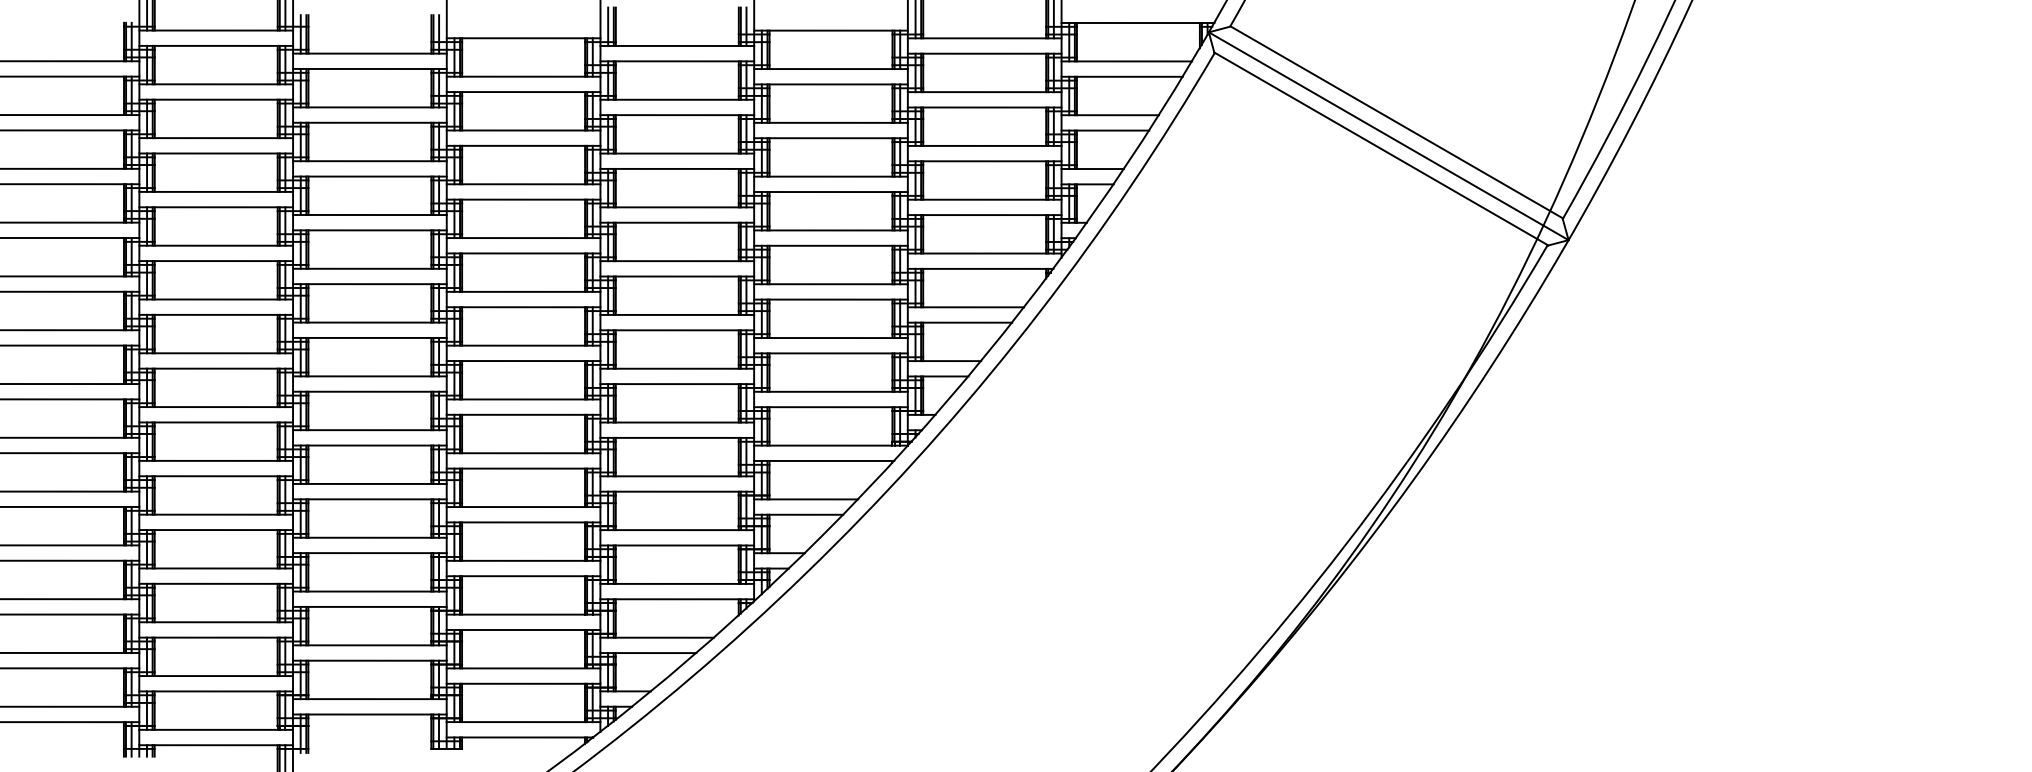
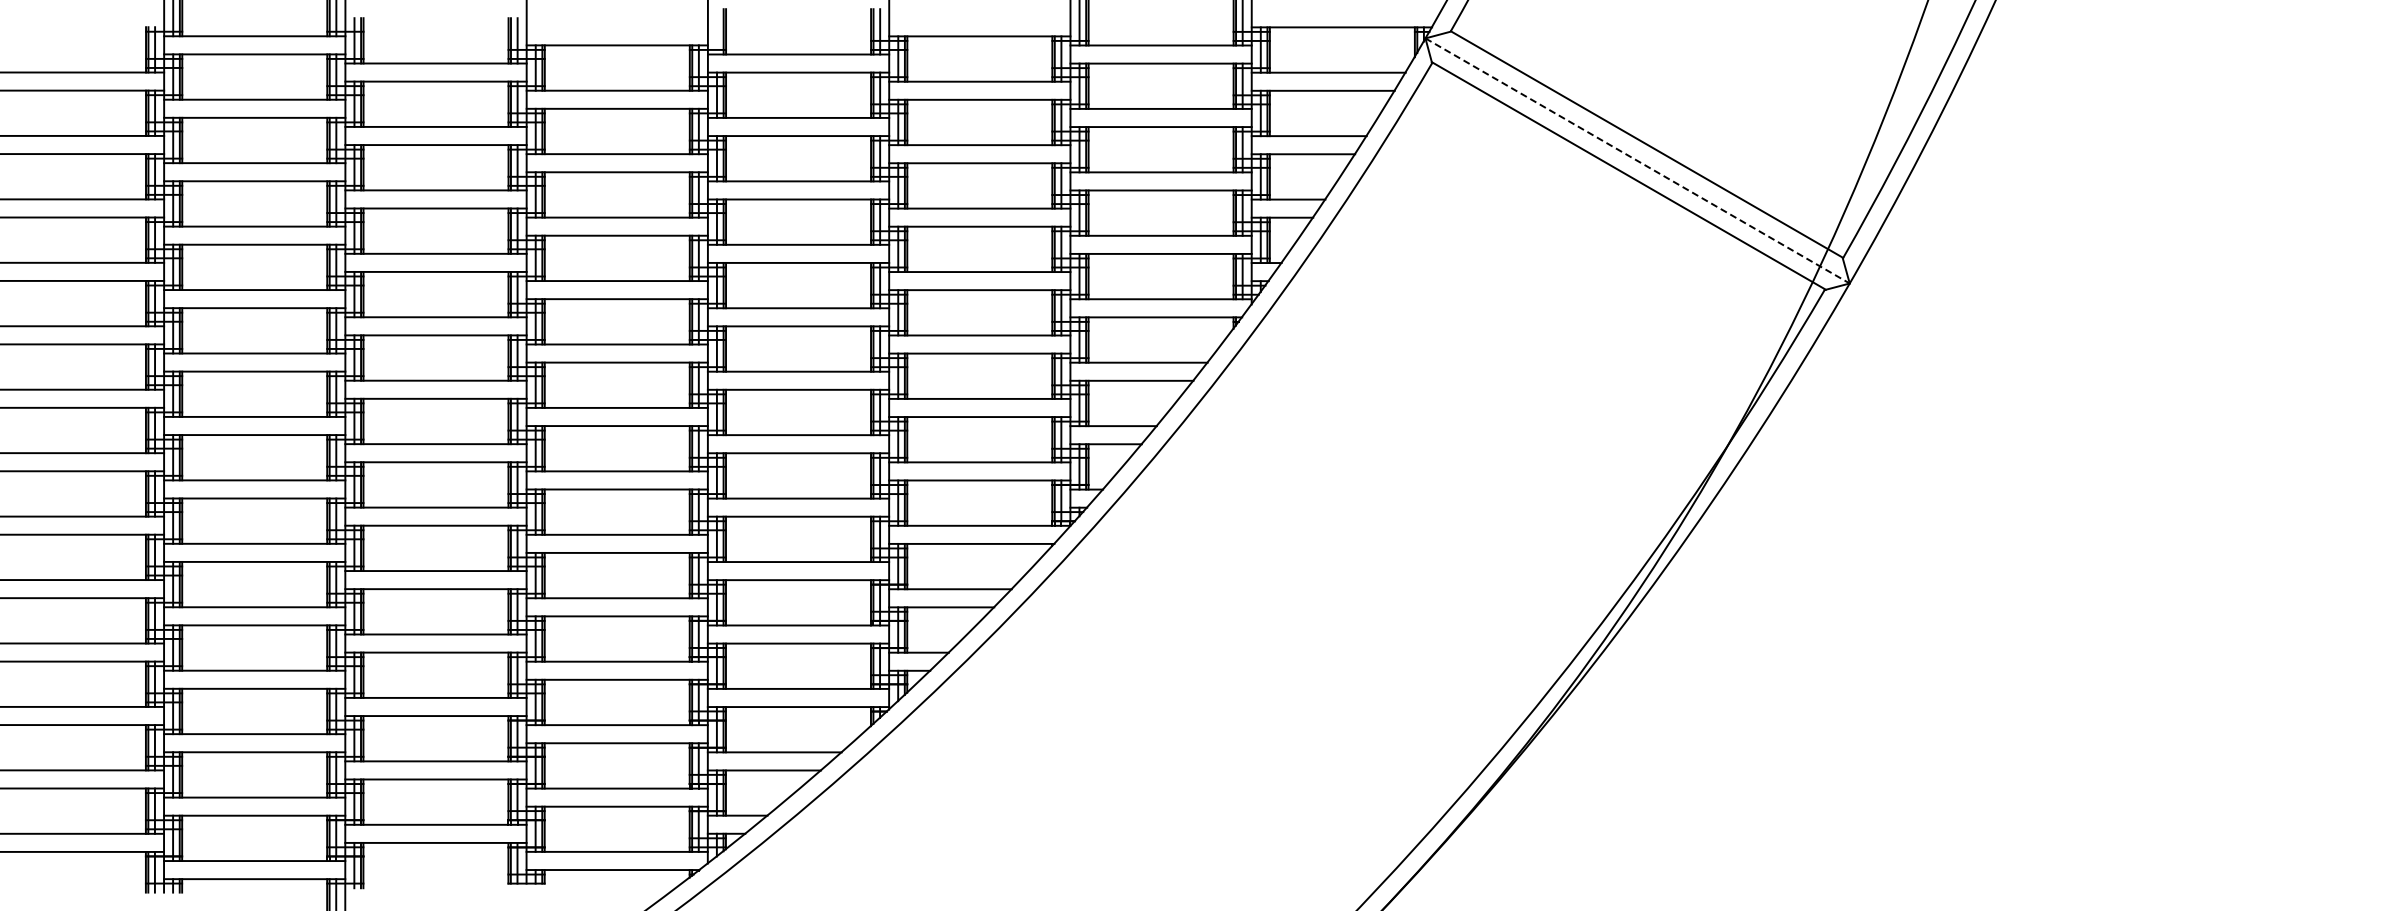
line: (608, 26) -> (717, 31), removed
line: (1388, 135) -> (1637, 160), solid -> dashed

